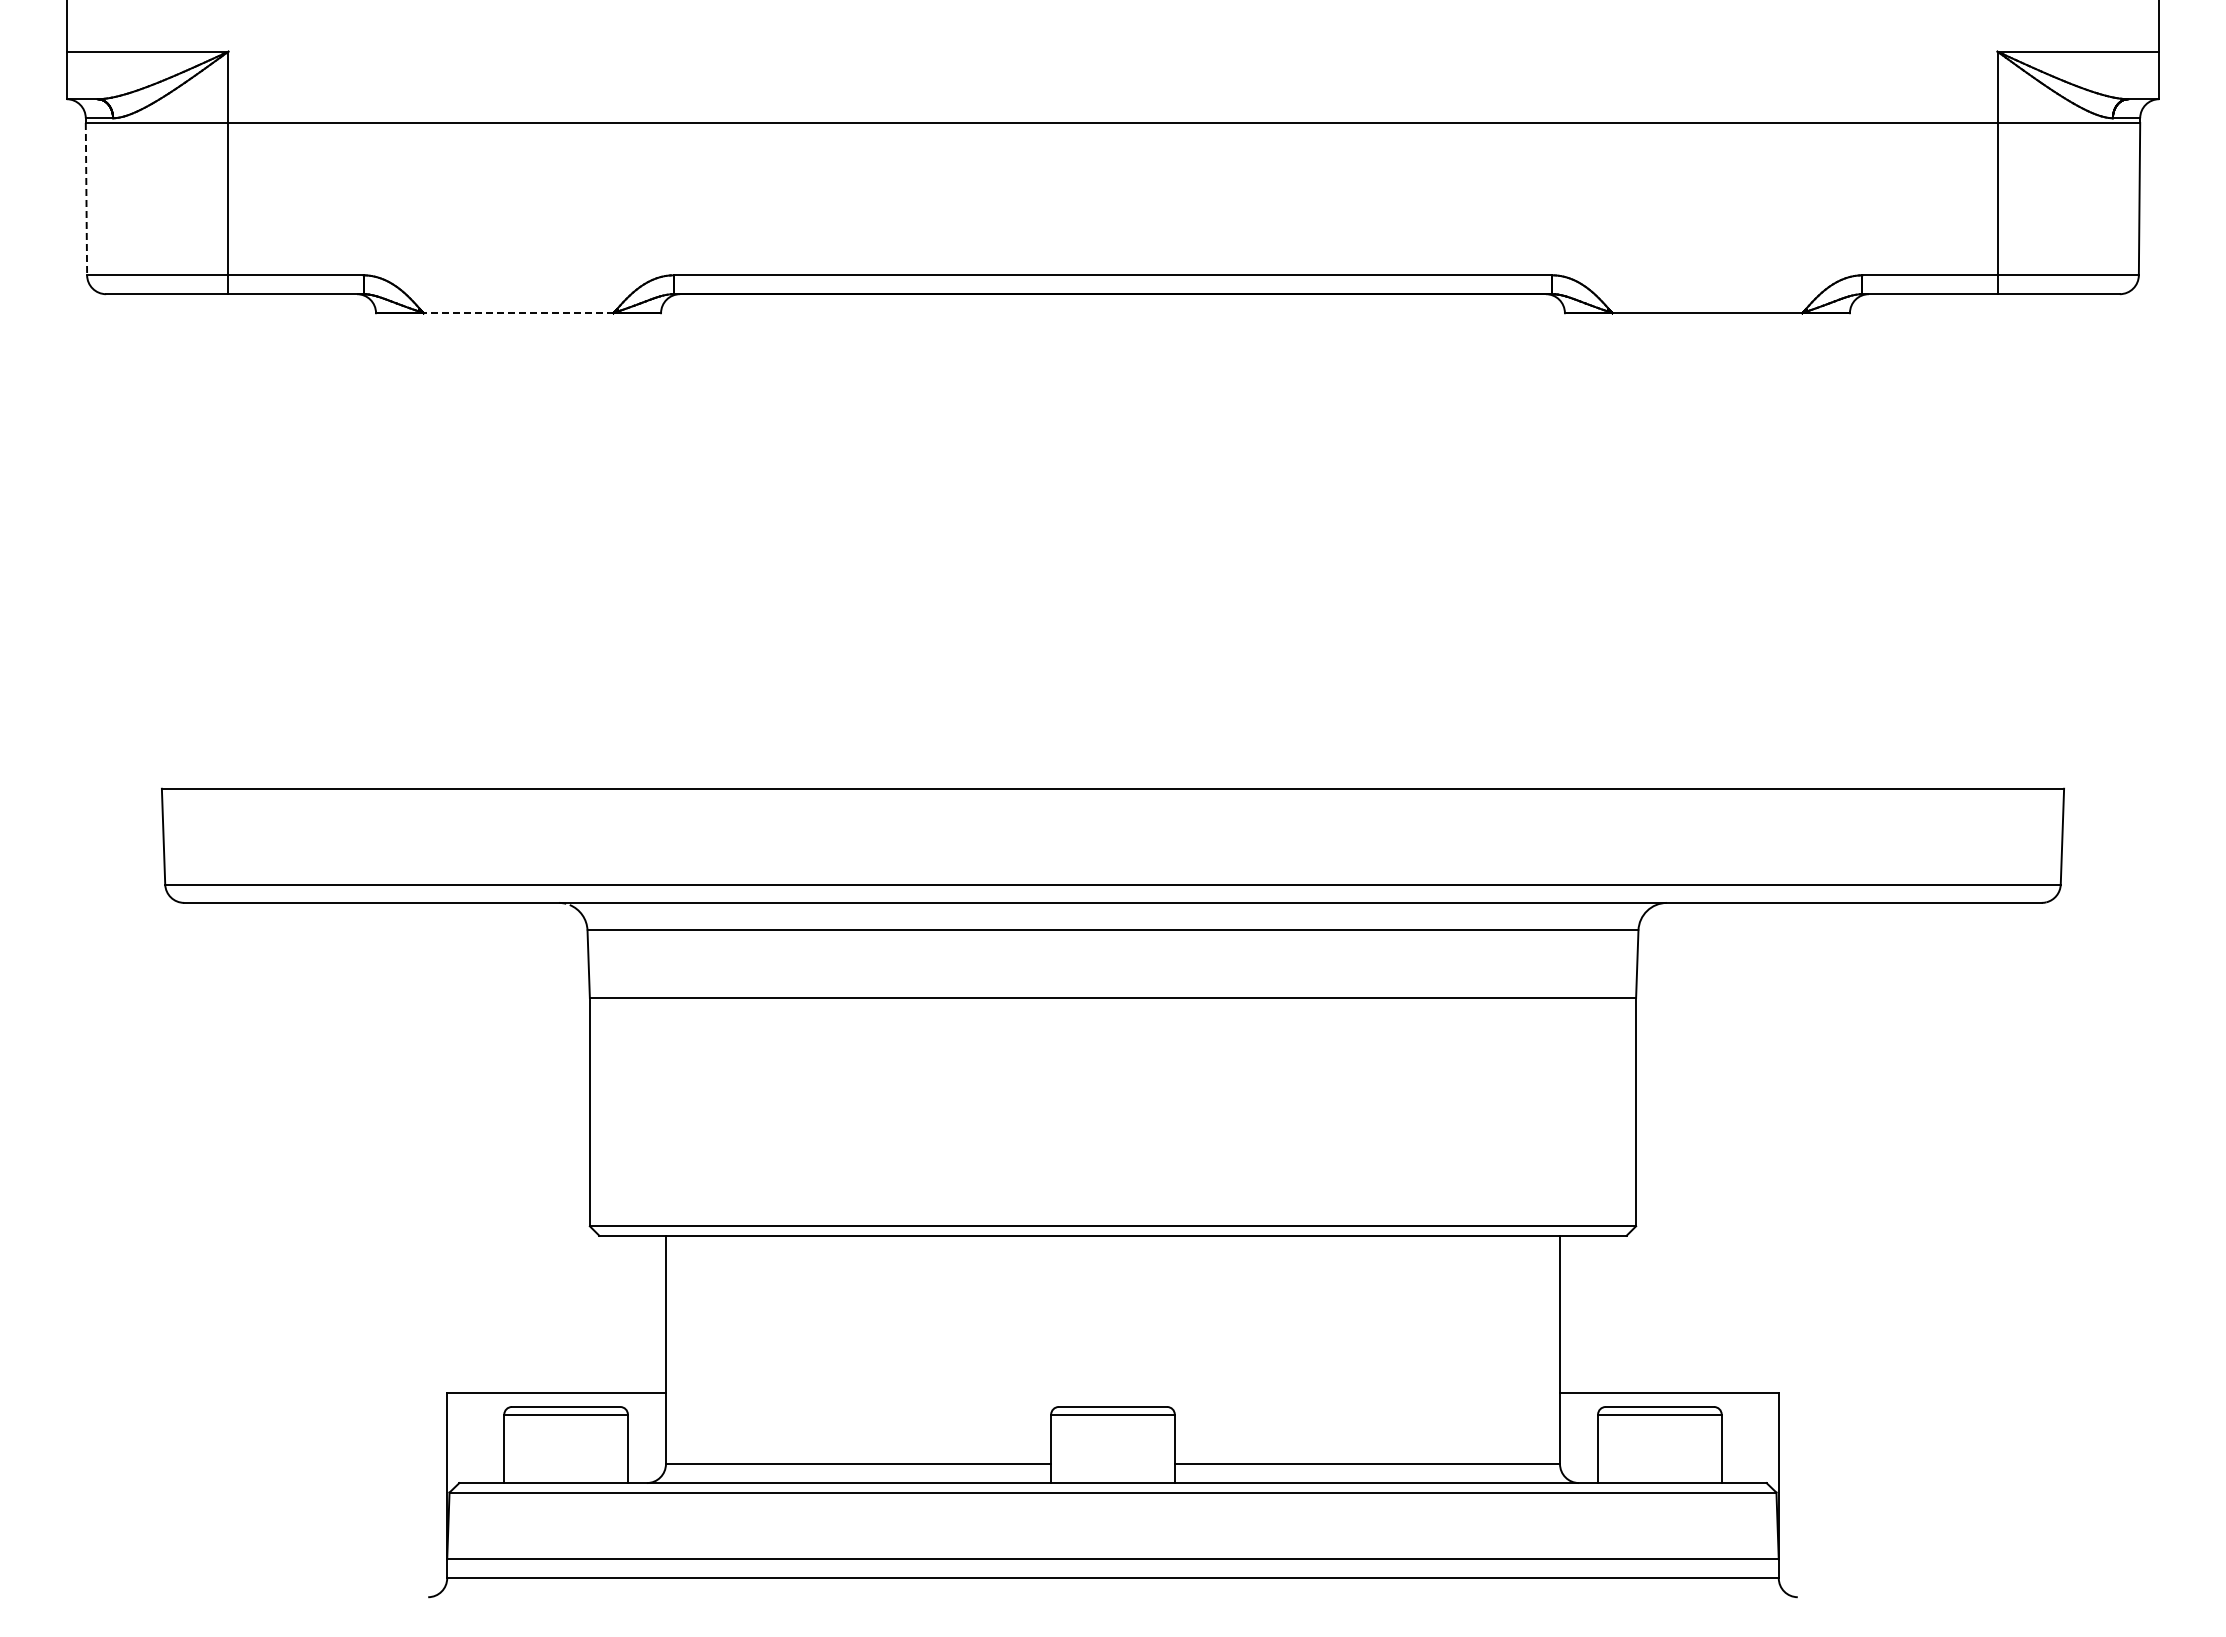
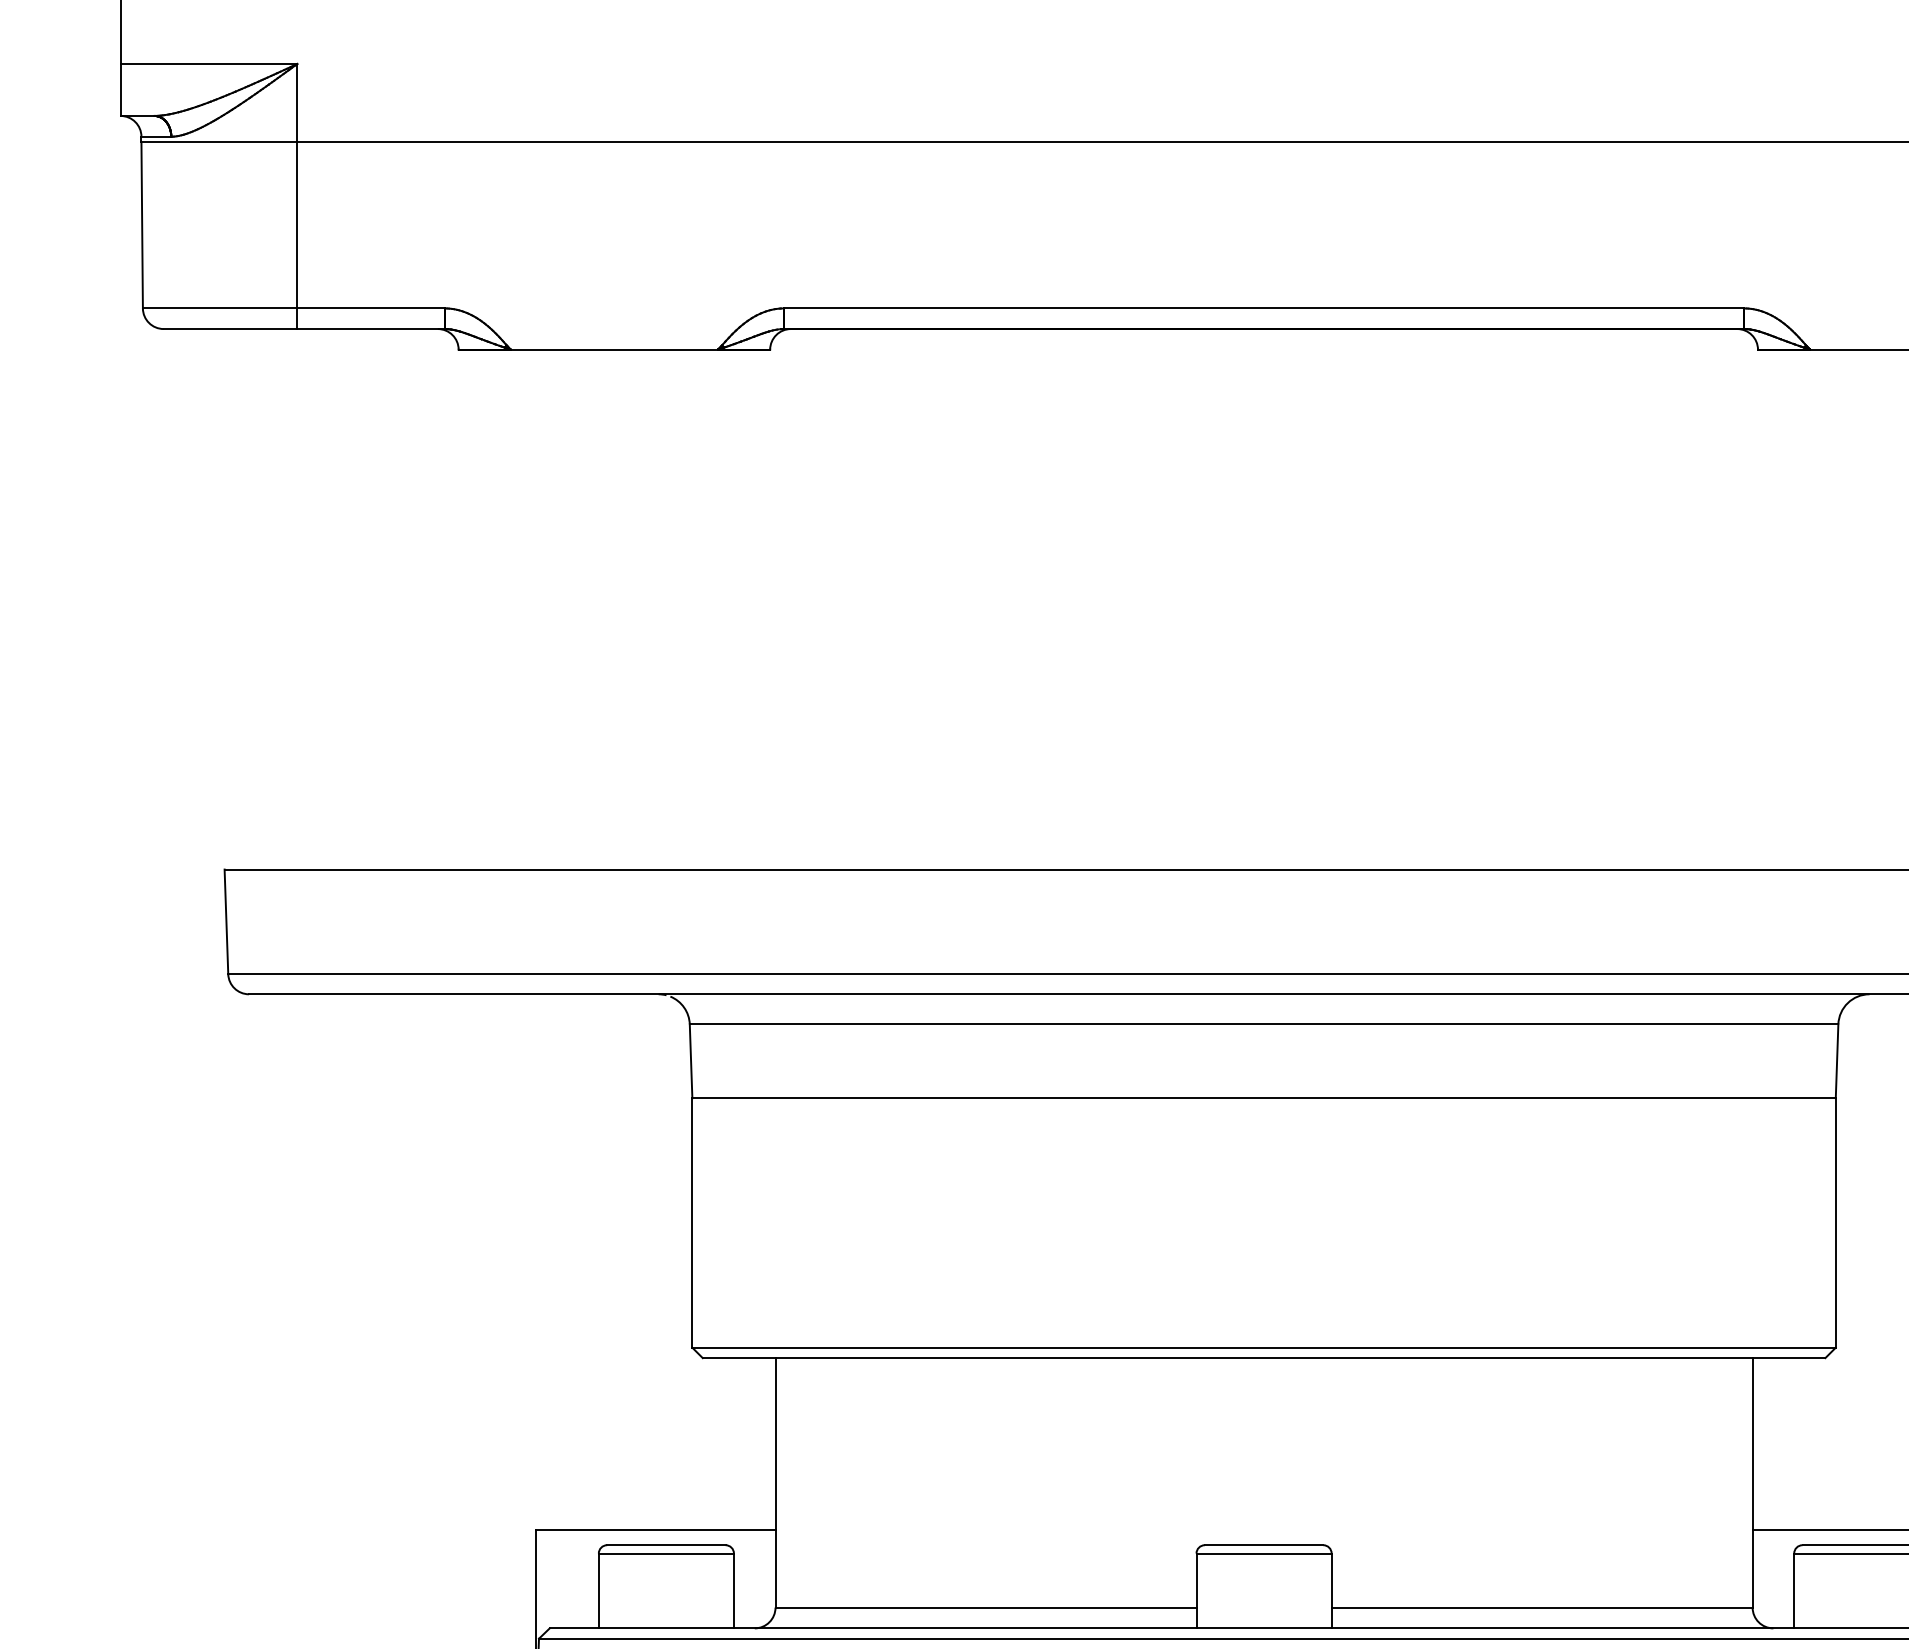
line: (86, 199) -> (142, 225), dashed -> solid
line: (518, 313) -> (614, 350), dashed -> solid

